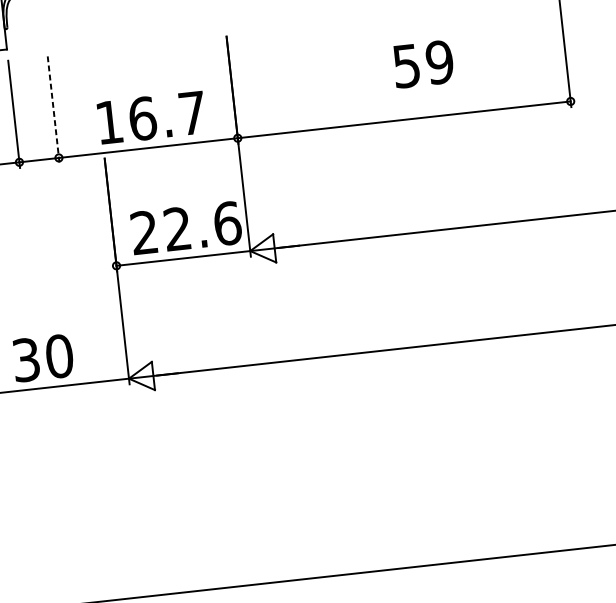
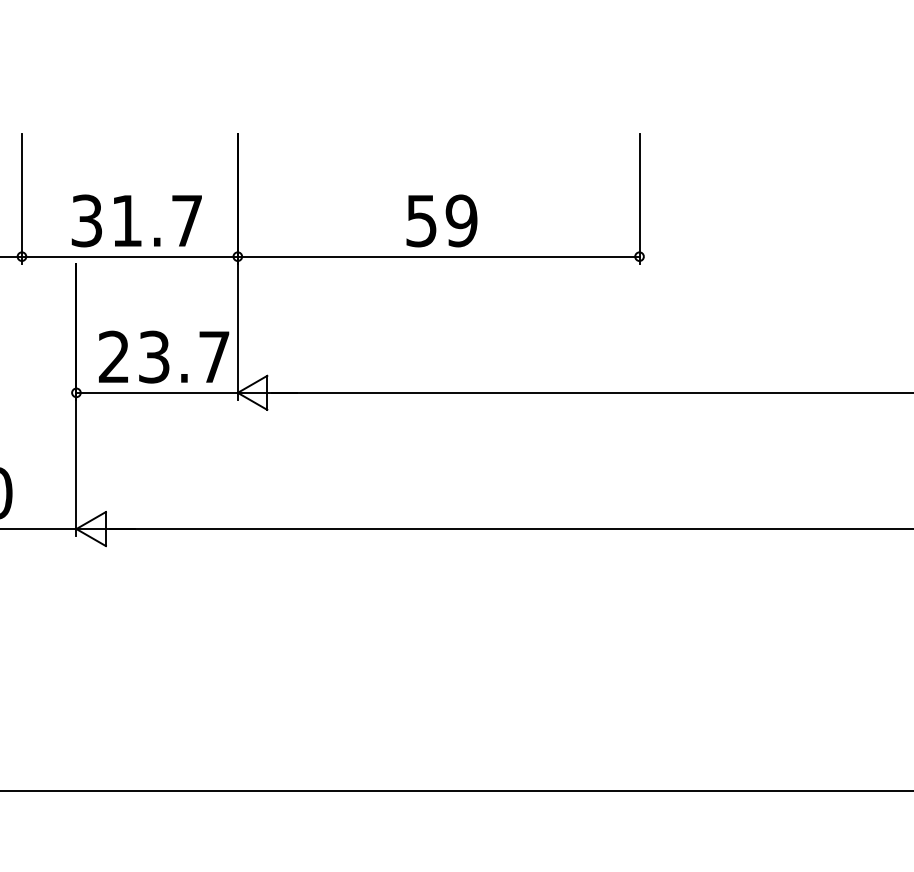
text: (423, 63) -> (441, 220), moved
line: (53, 109) -> (21, 198), dashed -> solid
text: (126, 120) -> (107, 220), 16.7 -> 31.7
text: (202, 225) -> (184, 356), 22.6 -> 23.7

